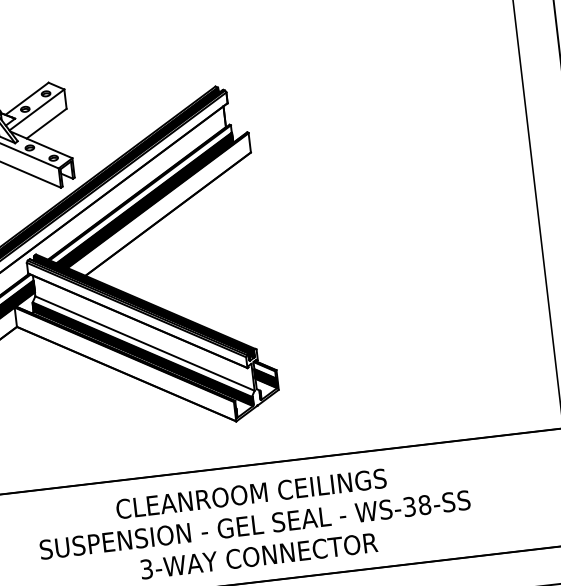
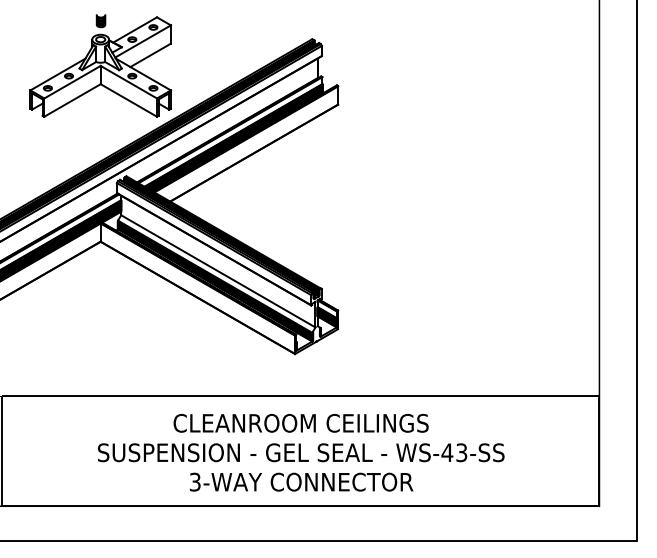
text: (417, 505) -> (454, 452), WS-38-SS -> WS-43-SS

